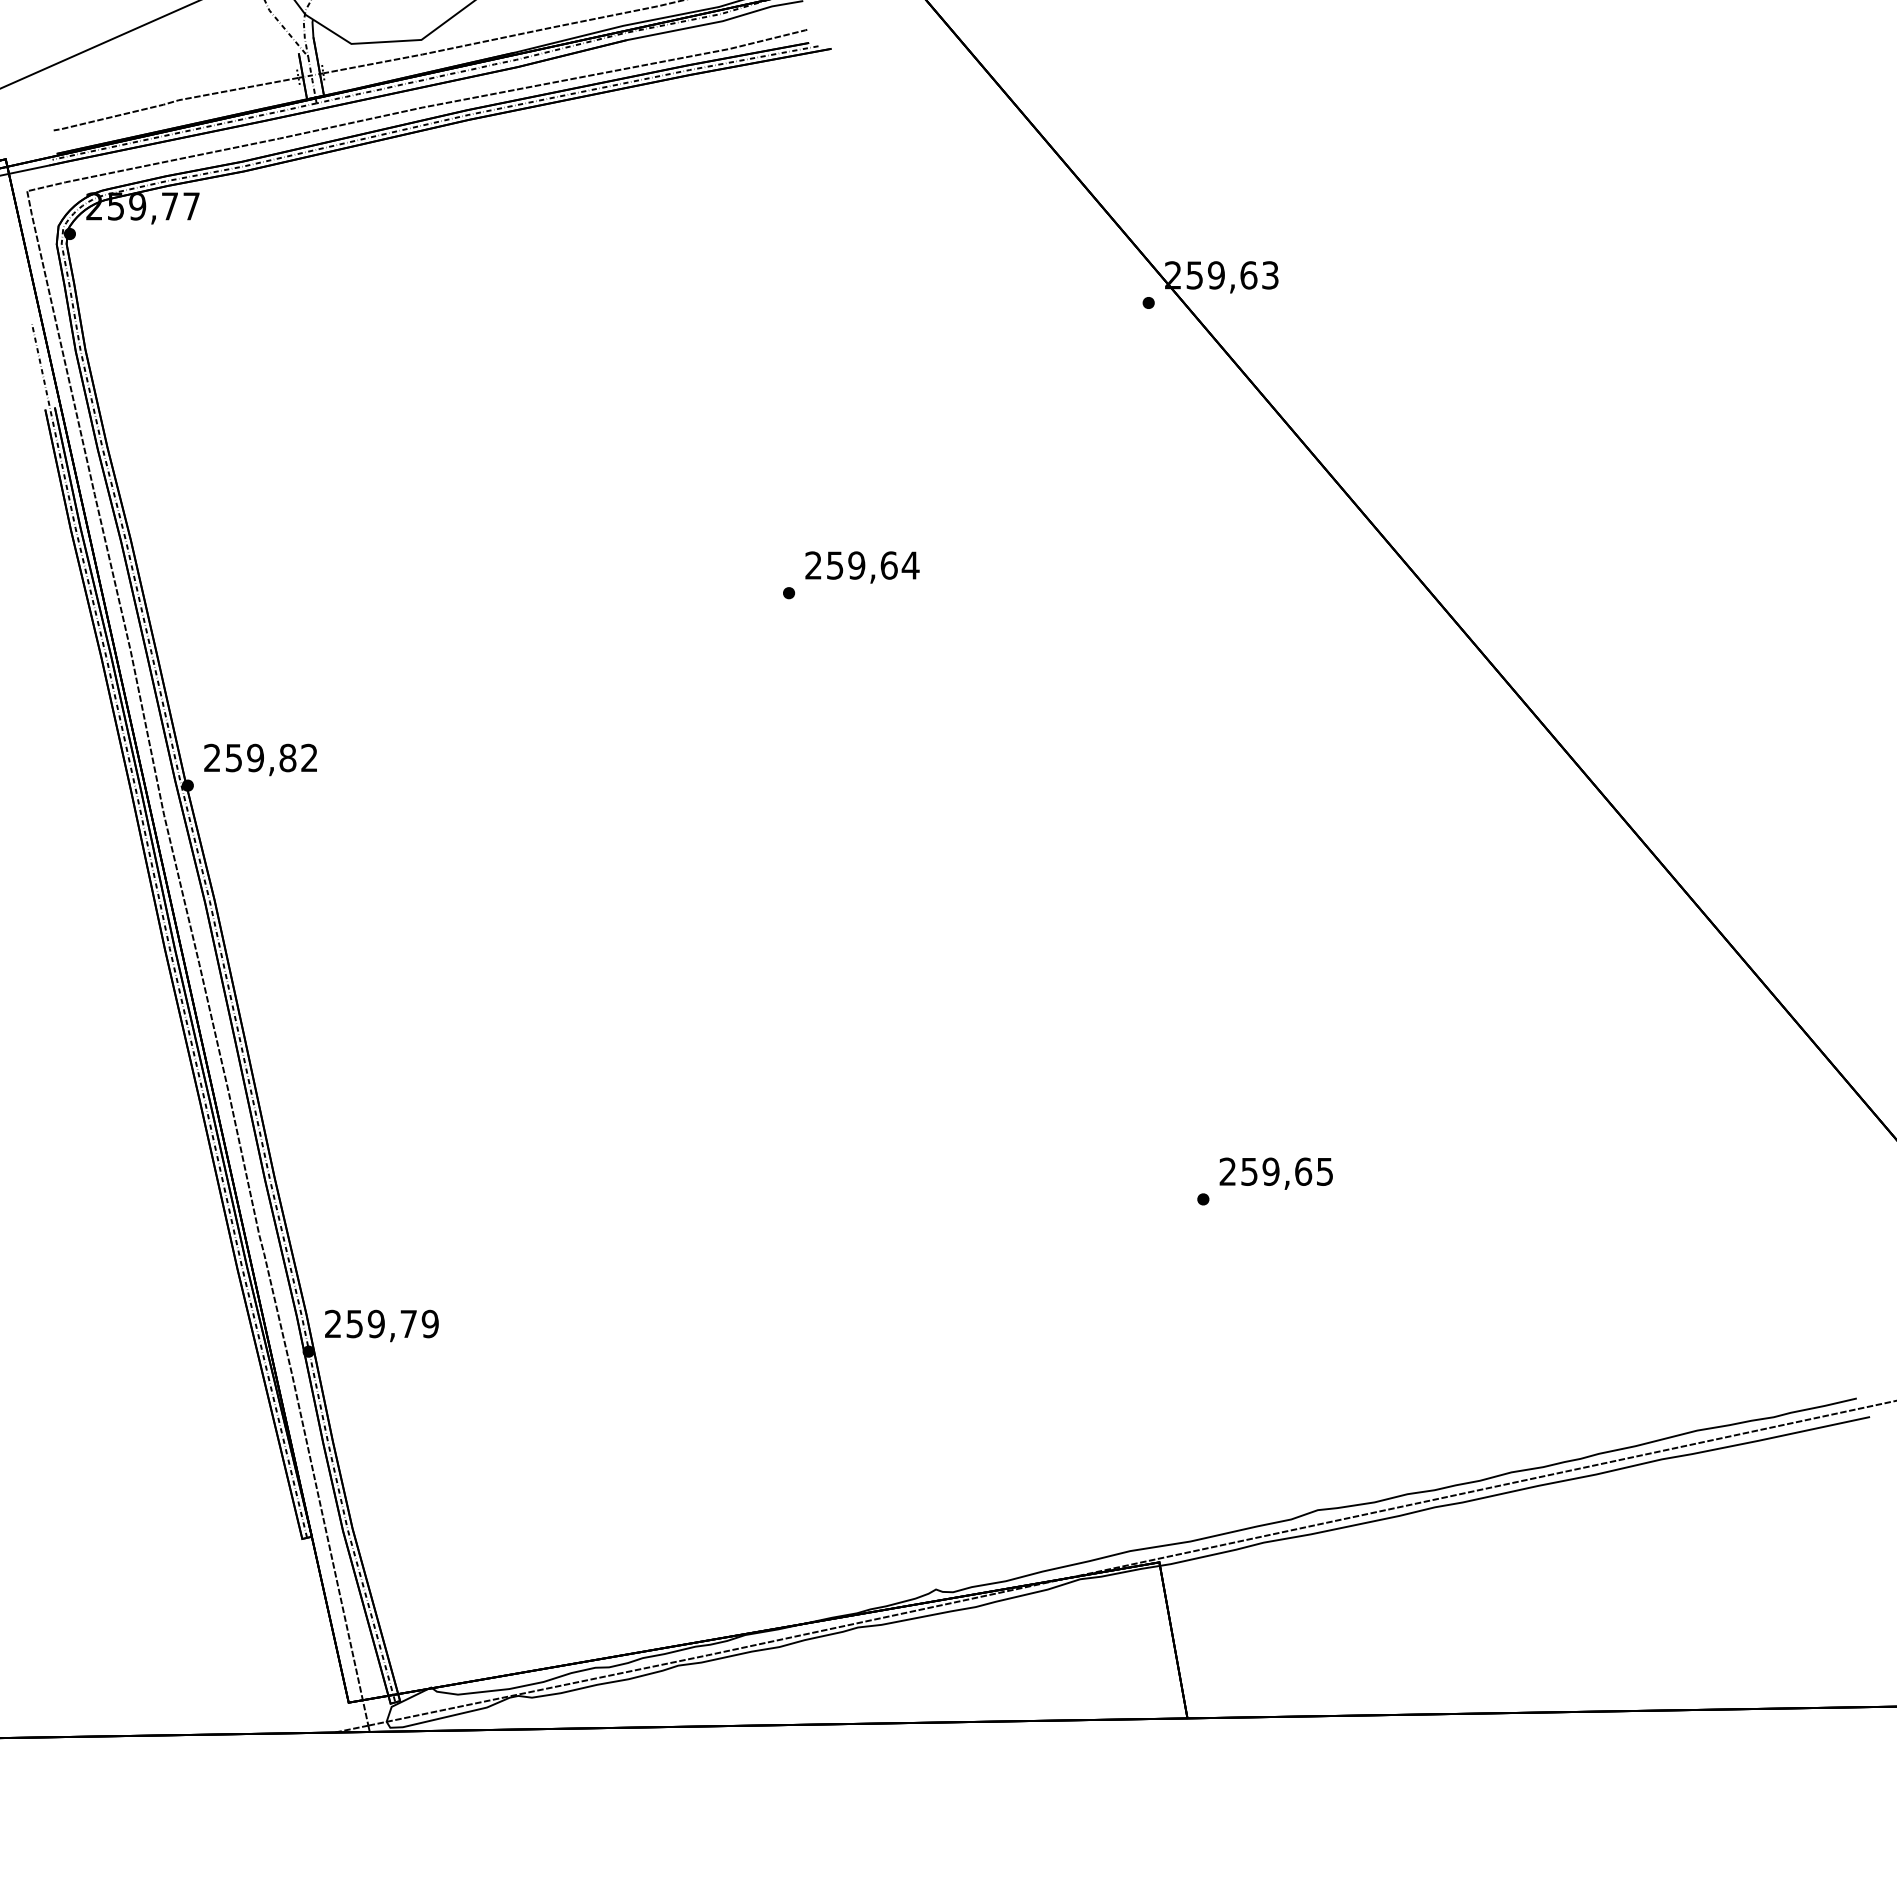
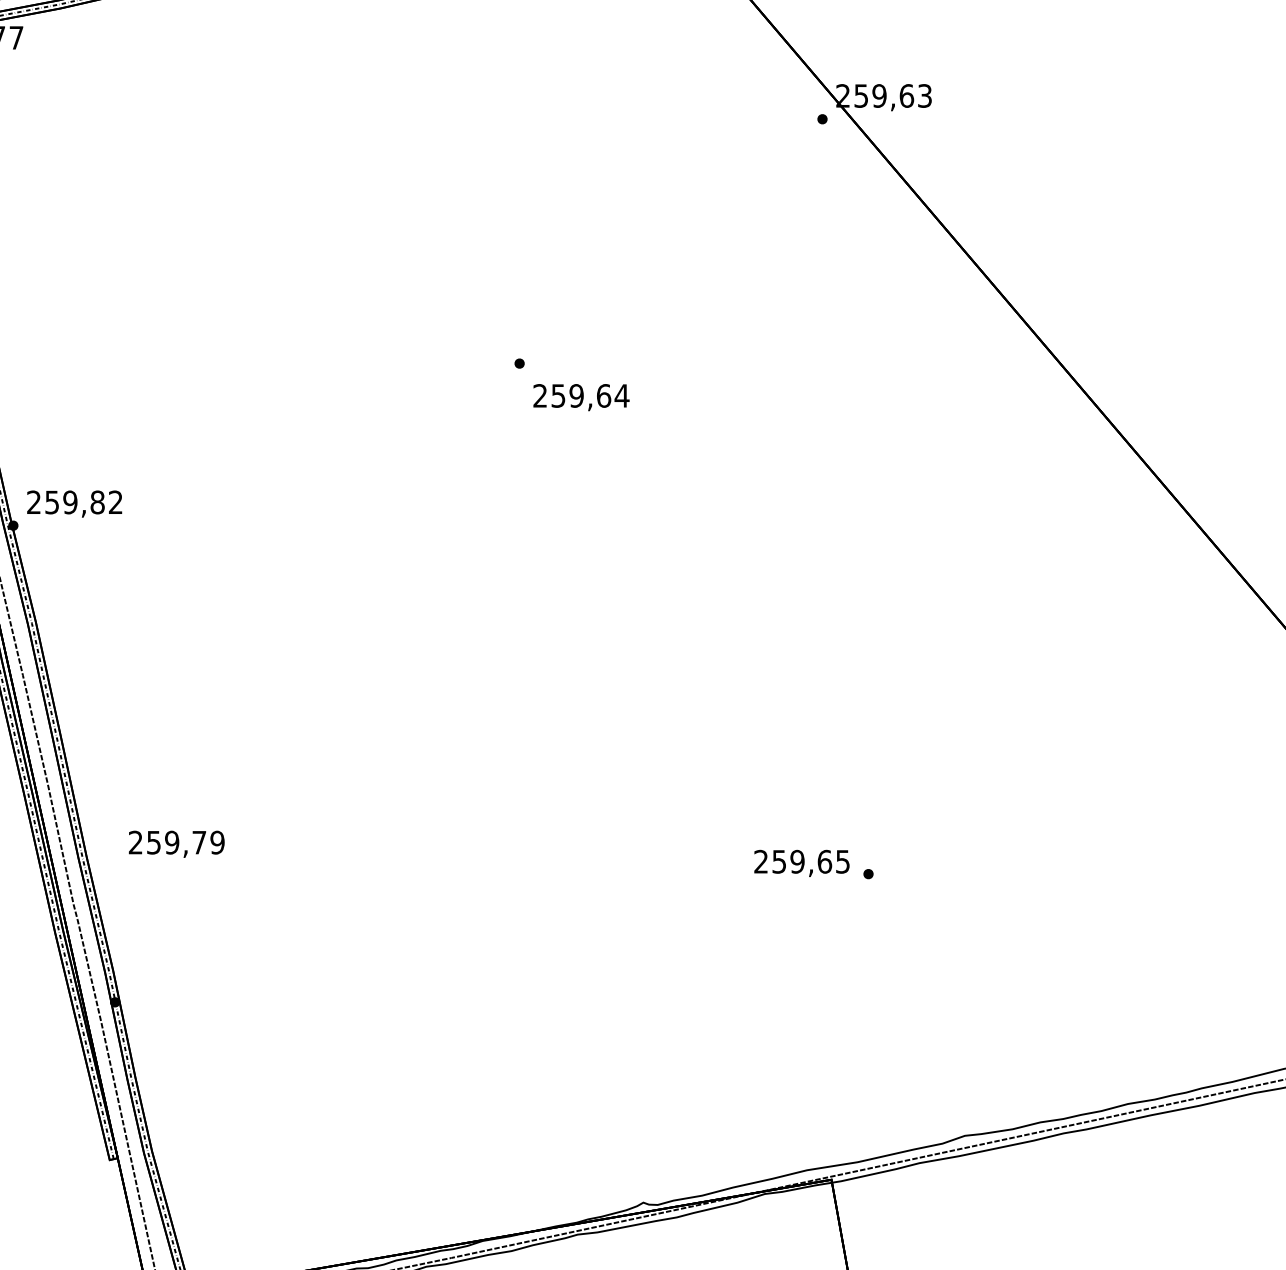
text: (862, 567) -> (581, 397), moved
text: (1275, 1173) -> (801, 863), moved
text: (381, 1325) -> (176, 843), moved

